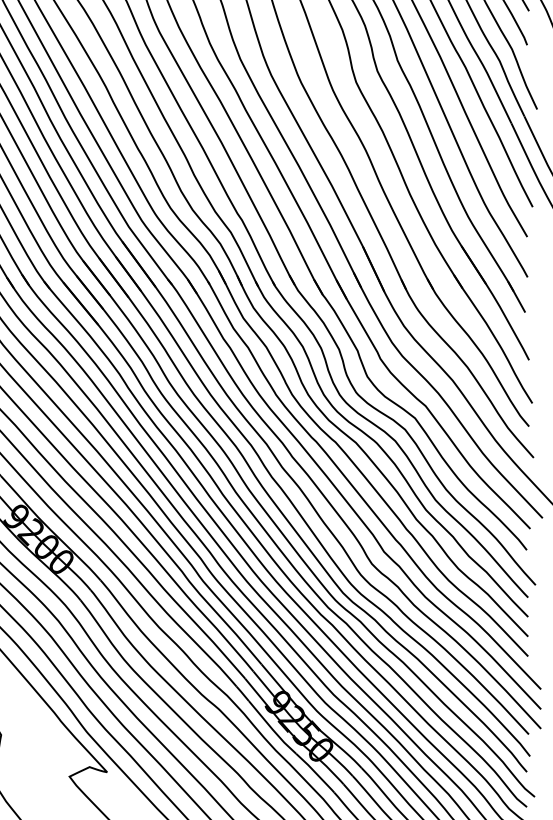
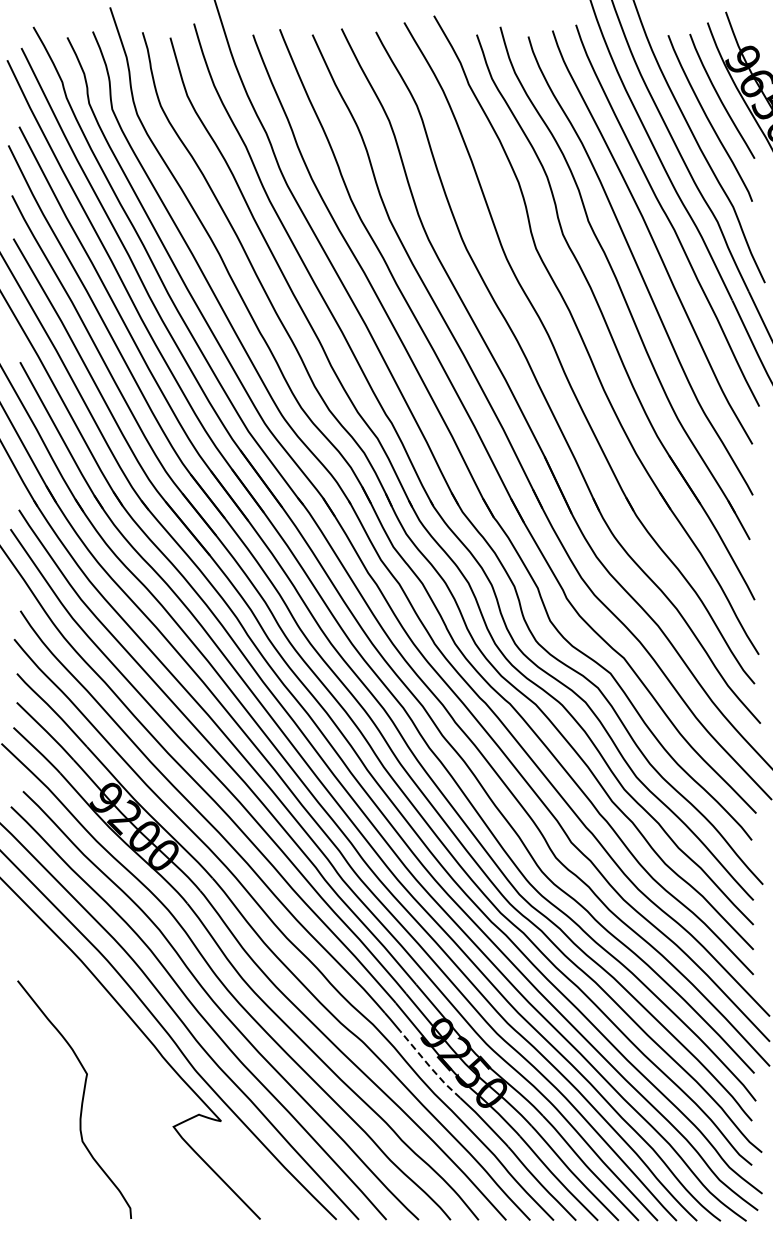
line: (271, 728) -> (429, 1065), solid -> dashed

